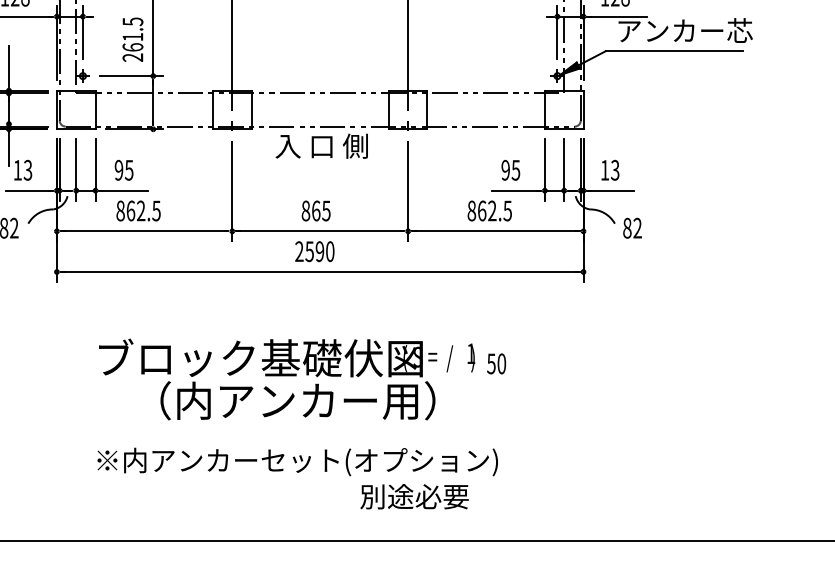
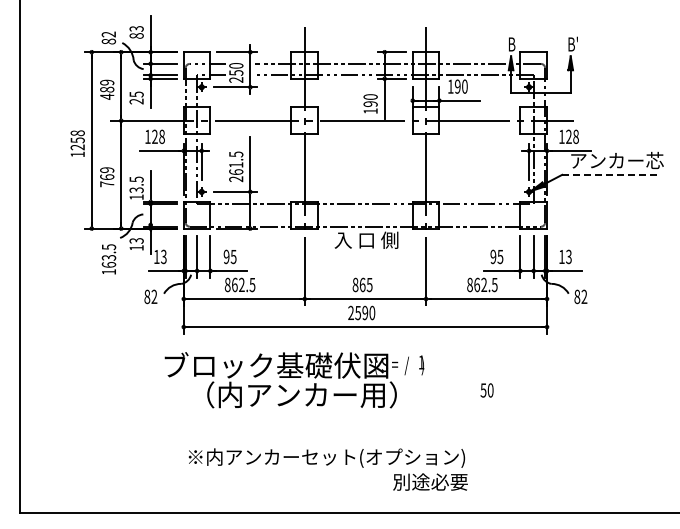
line: (672, 50) -> (608, 174), solid -> dashed
text: (286, 379) -> (294, 380), moved
text: (297, 461) -> (326, 457), moved

